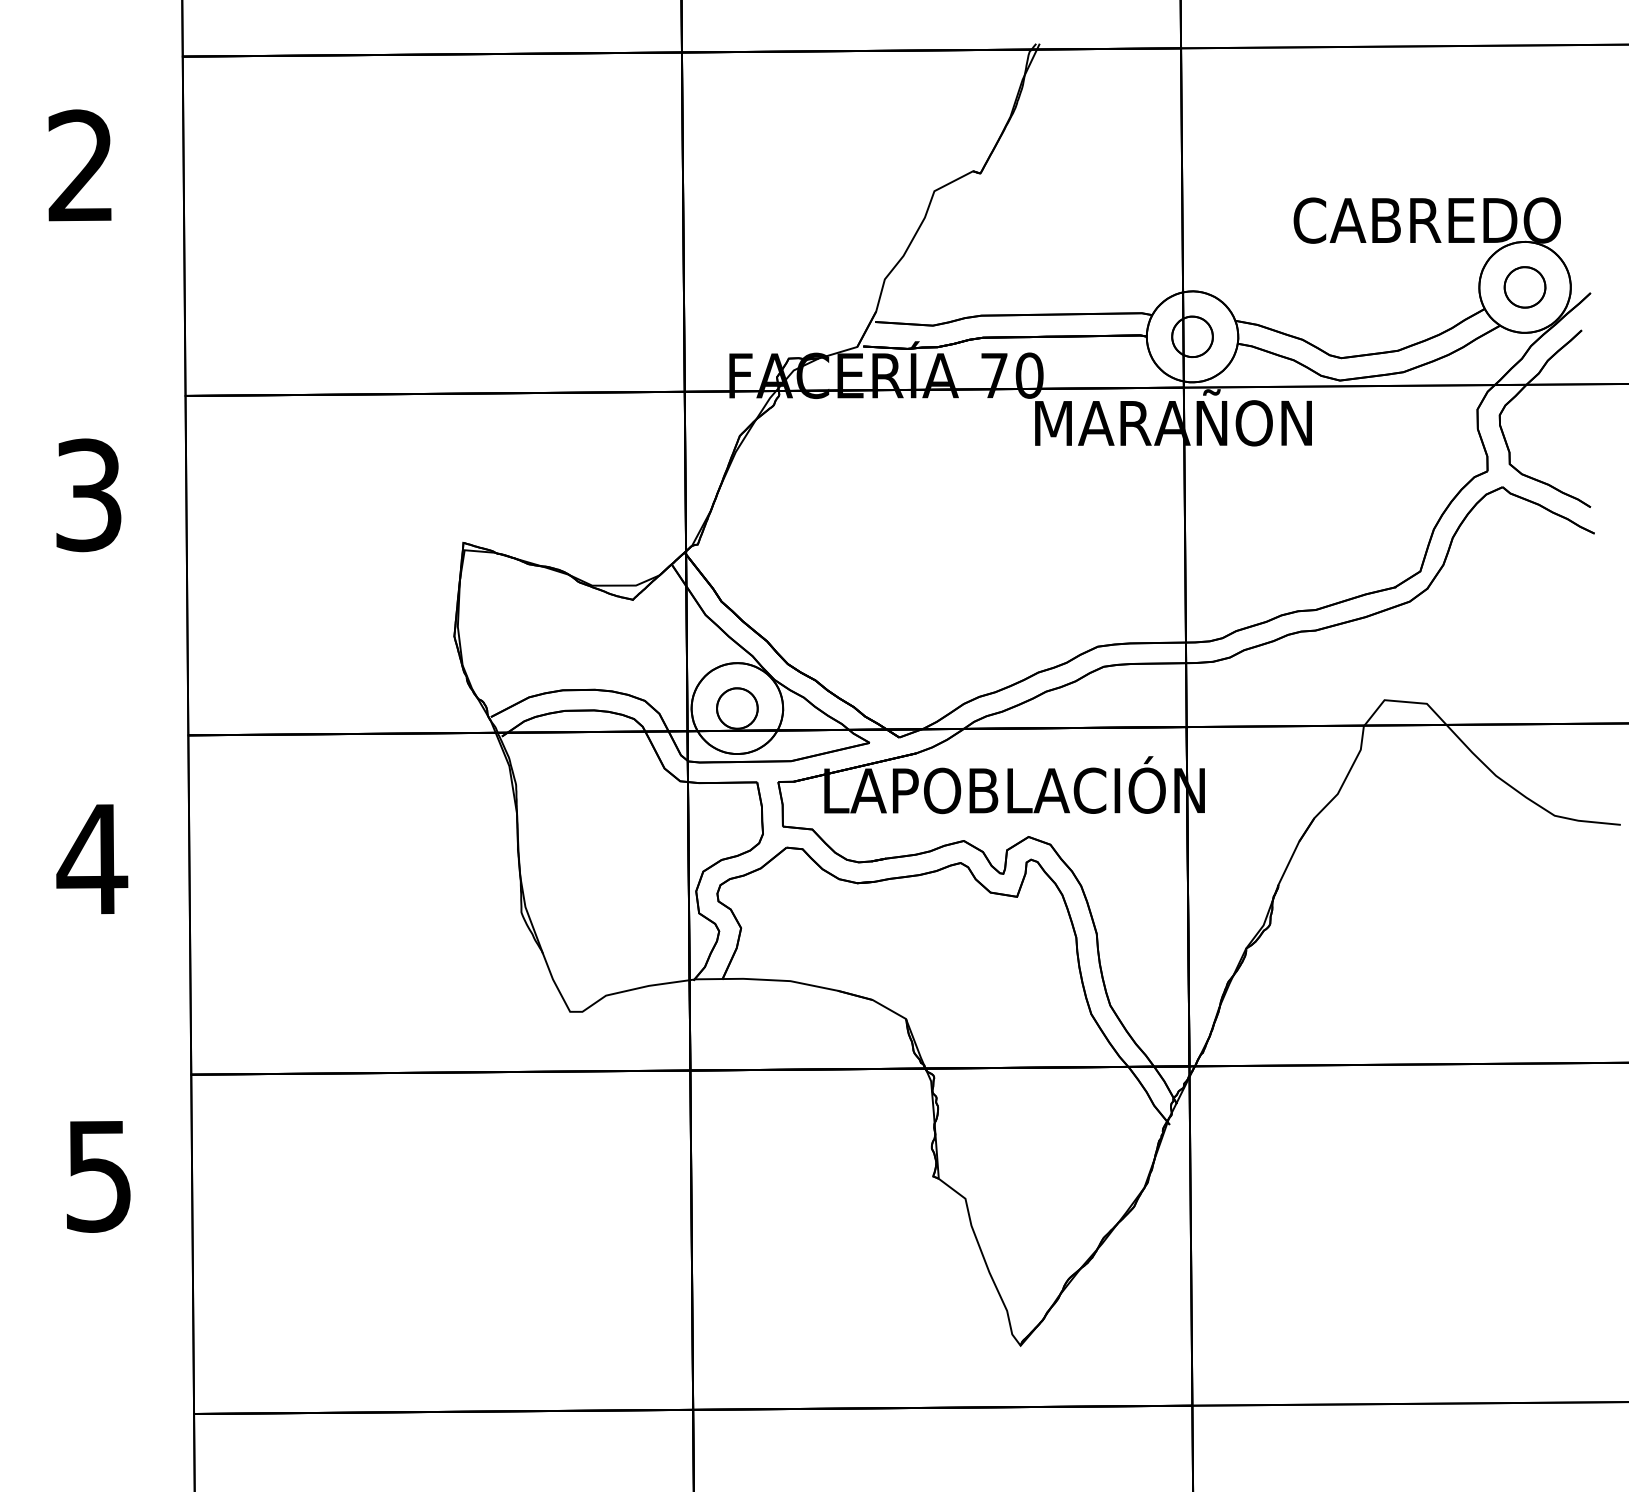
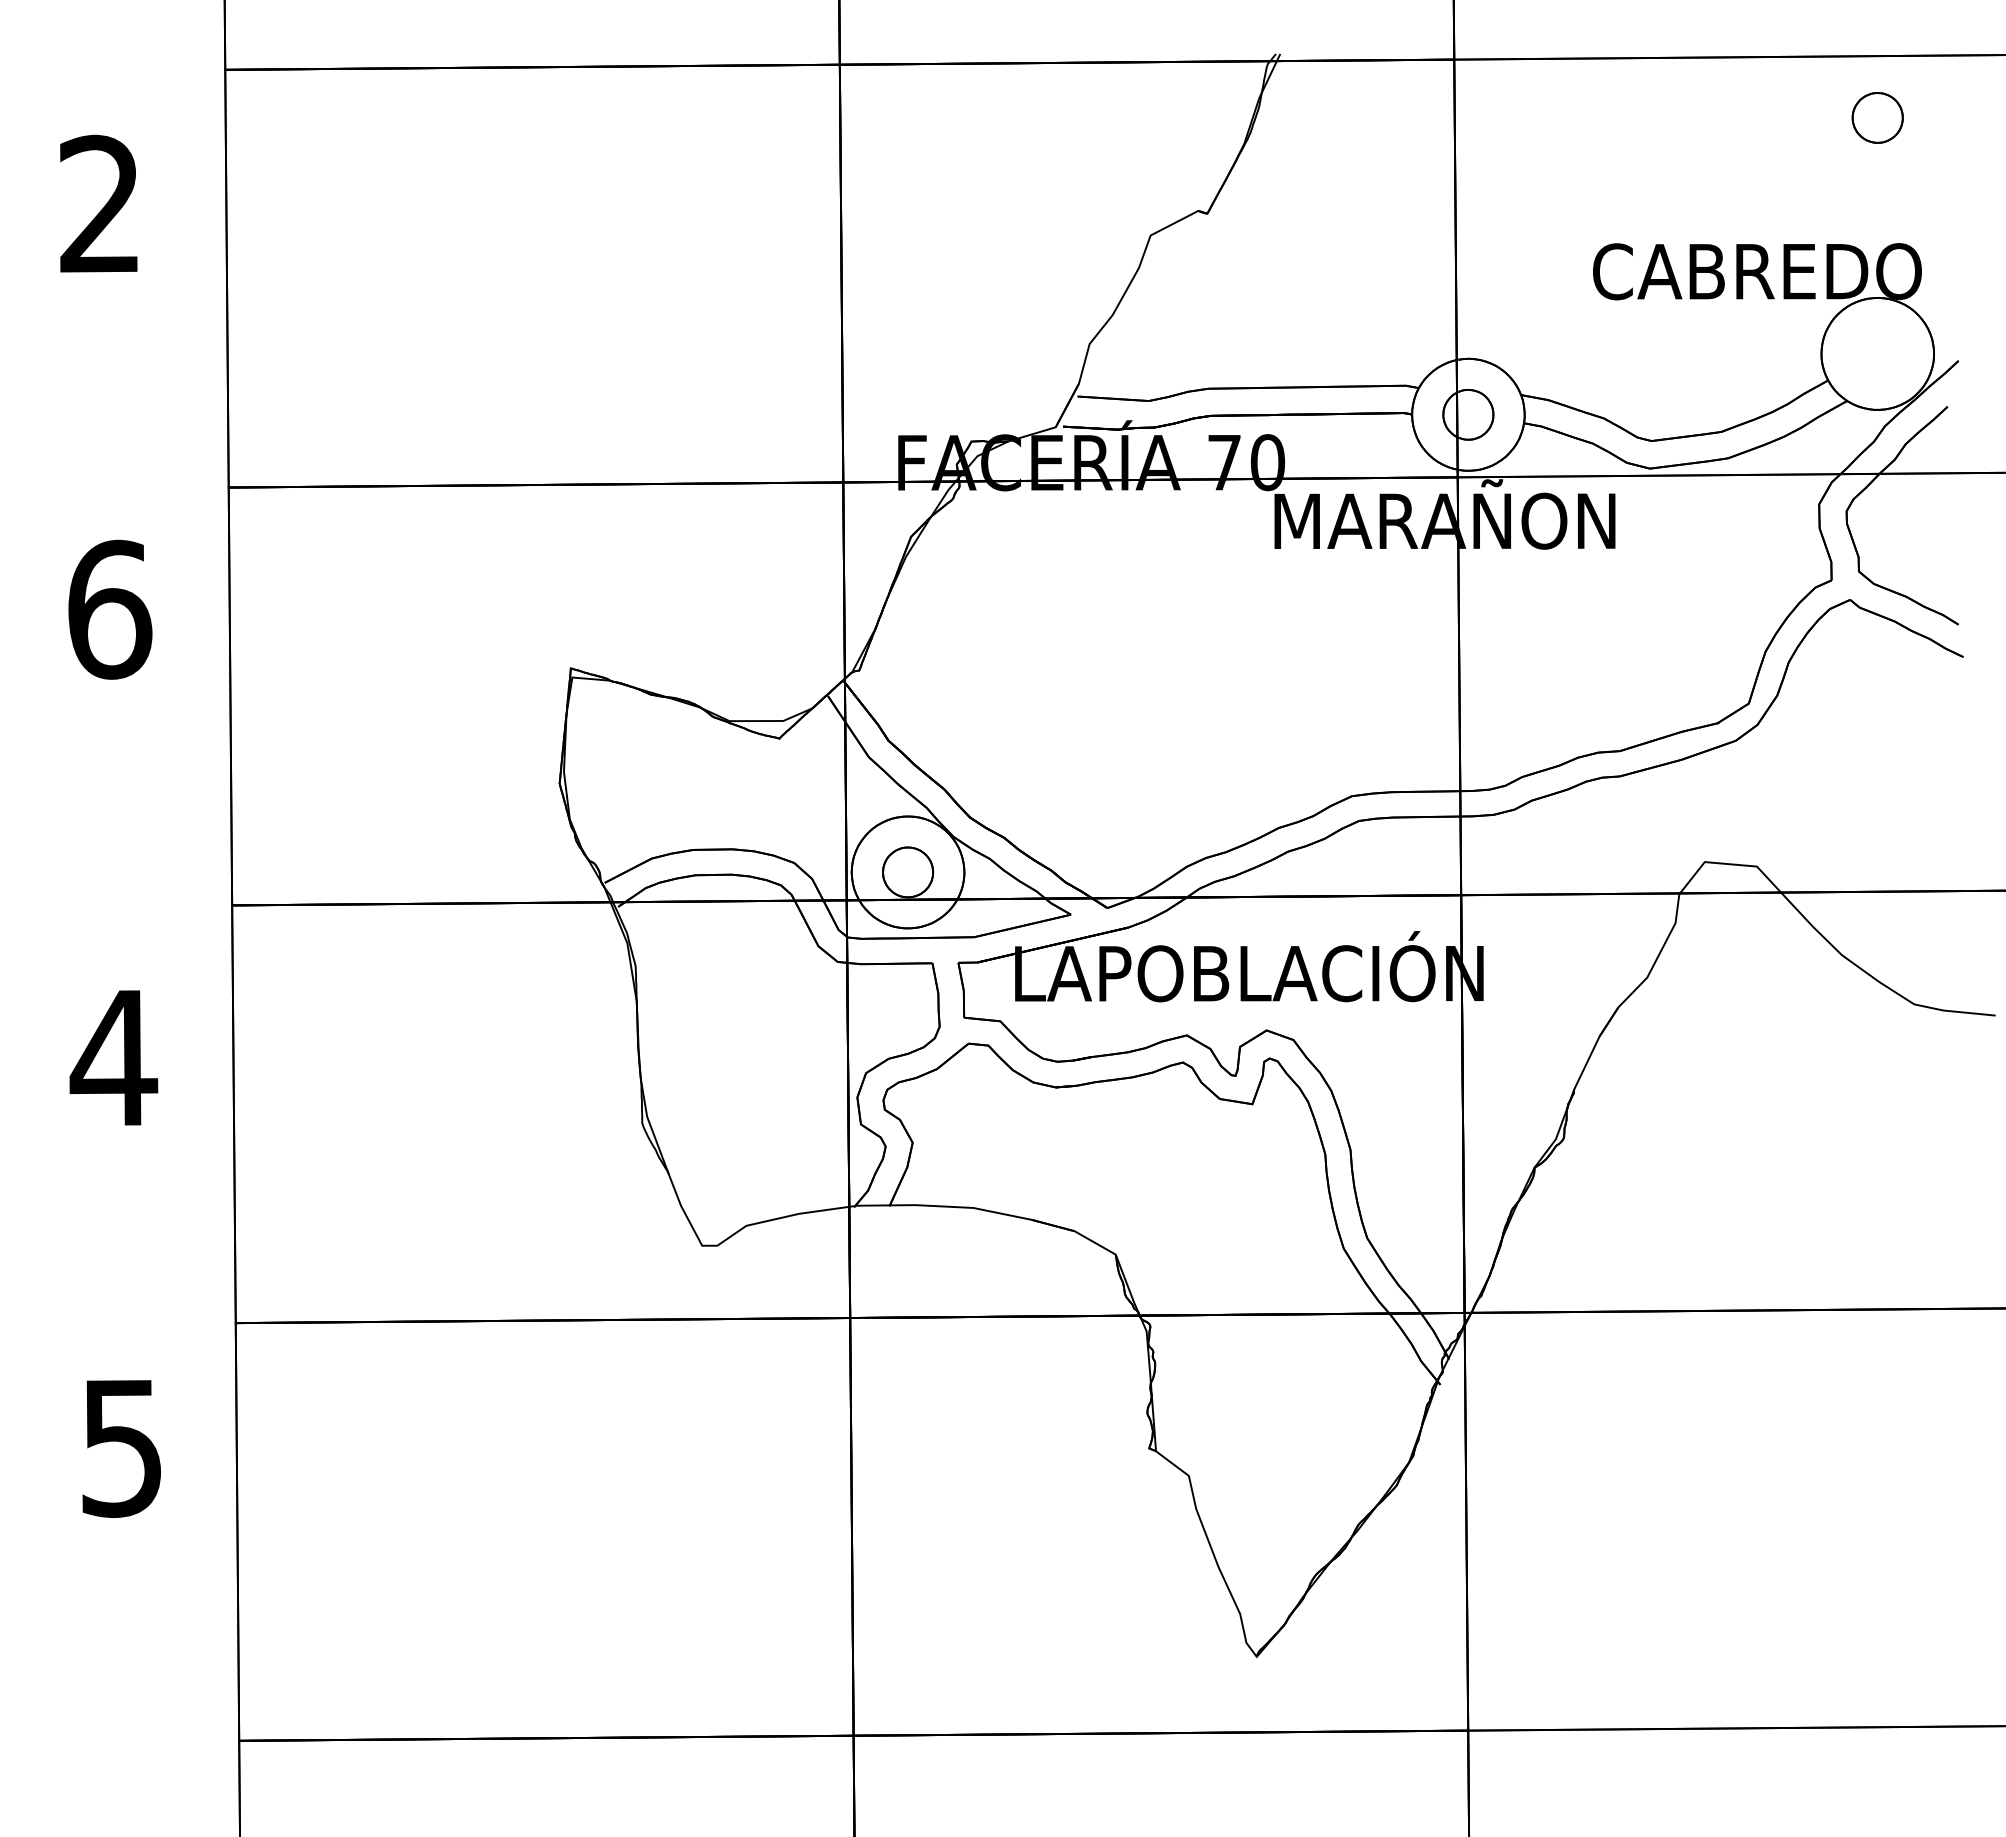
part: (1524, 287) -> (1877, 117), moved
text: (89, 494) -> (110, 609), 3 -> 6

